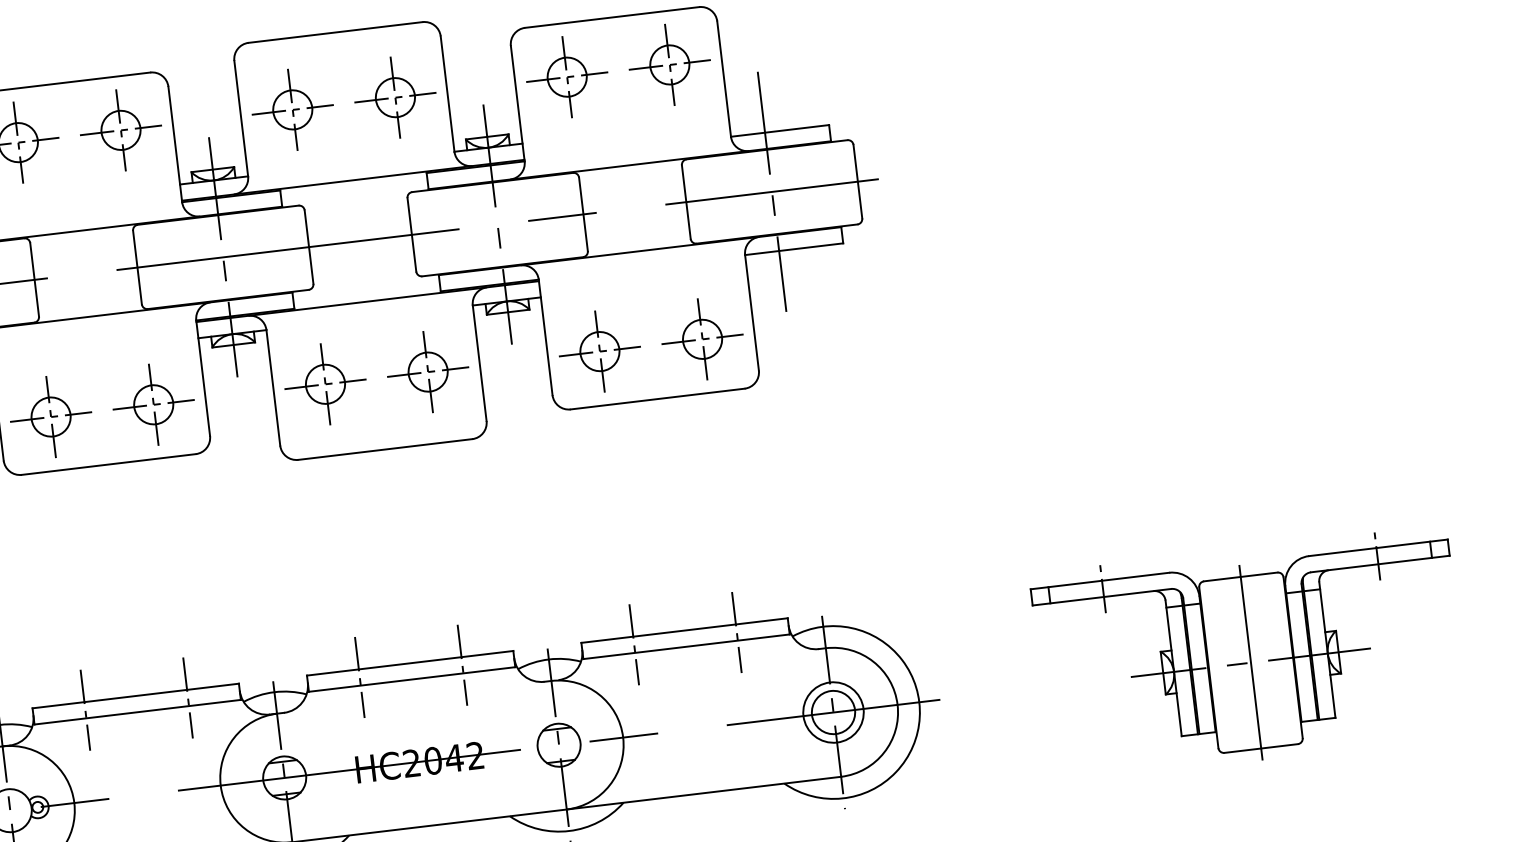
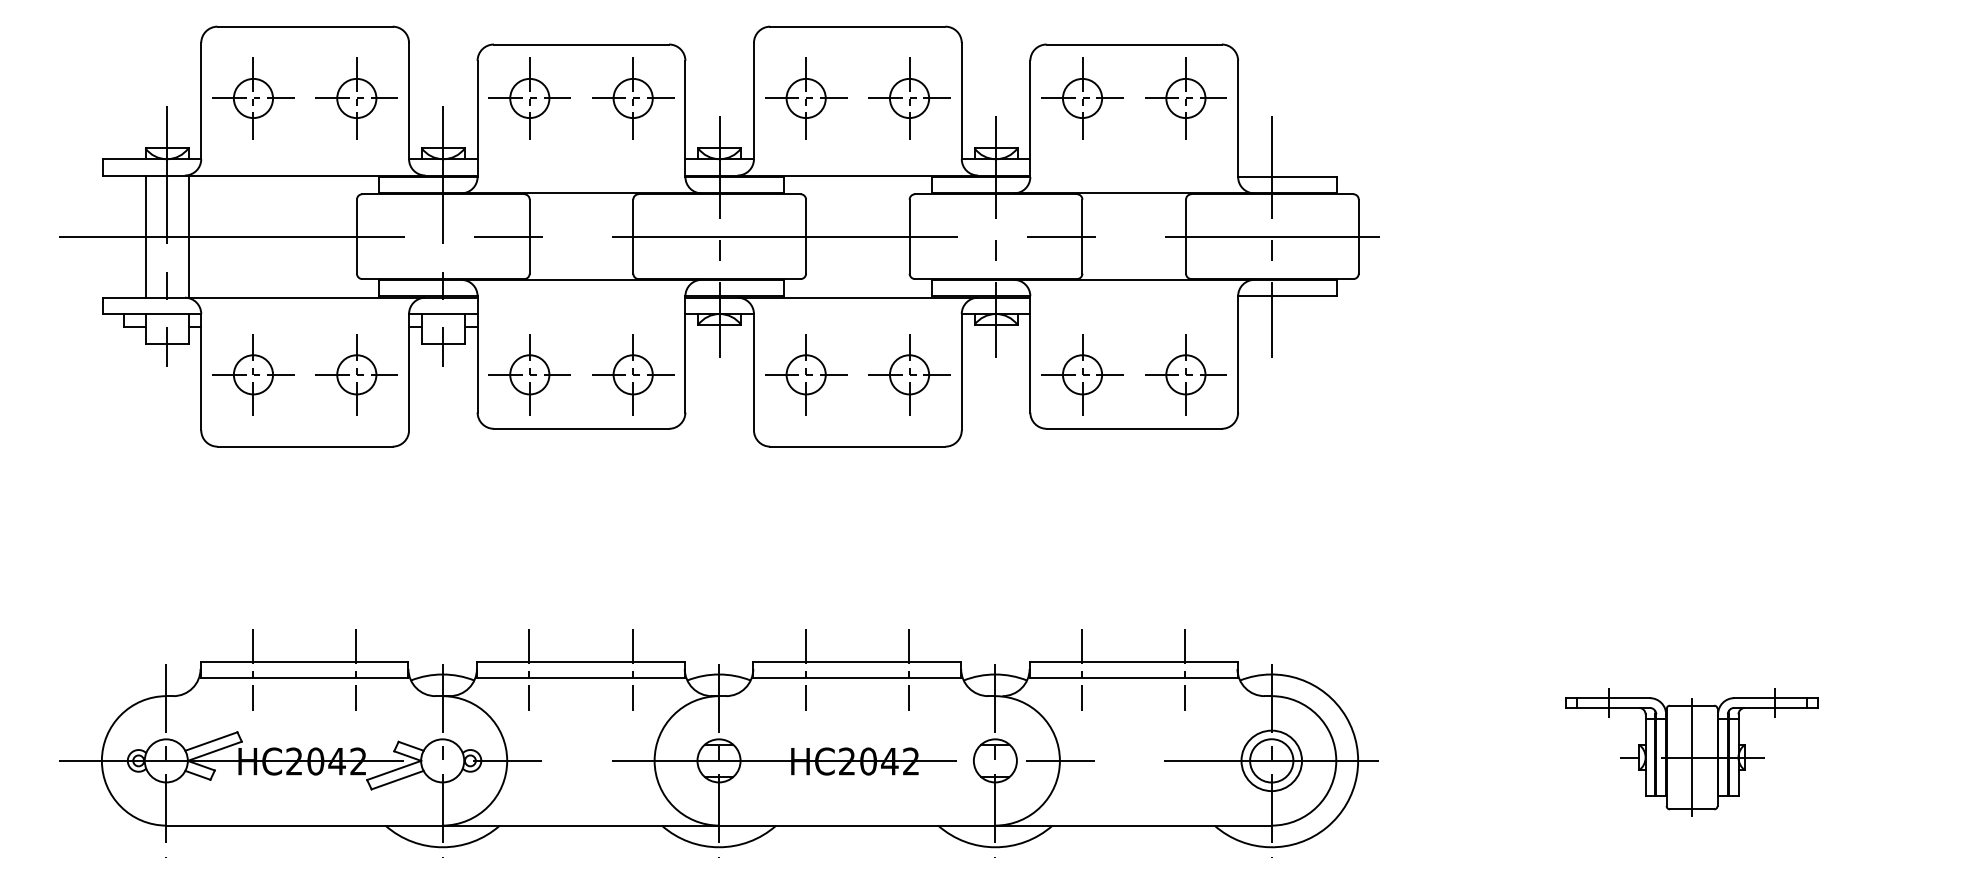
part: (1249, 654) -> (1691, 752), size x0.6

